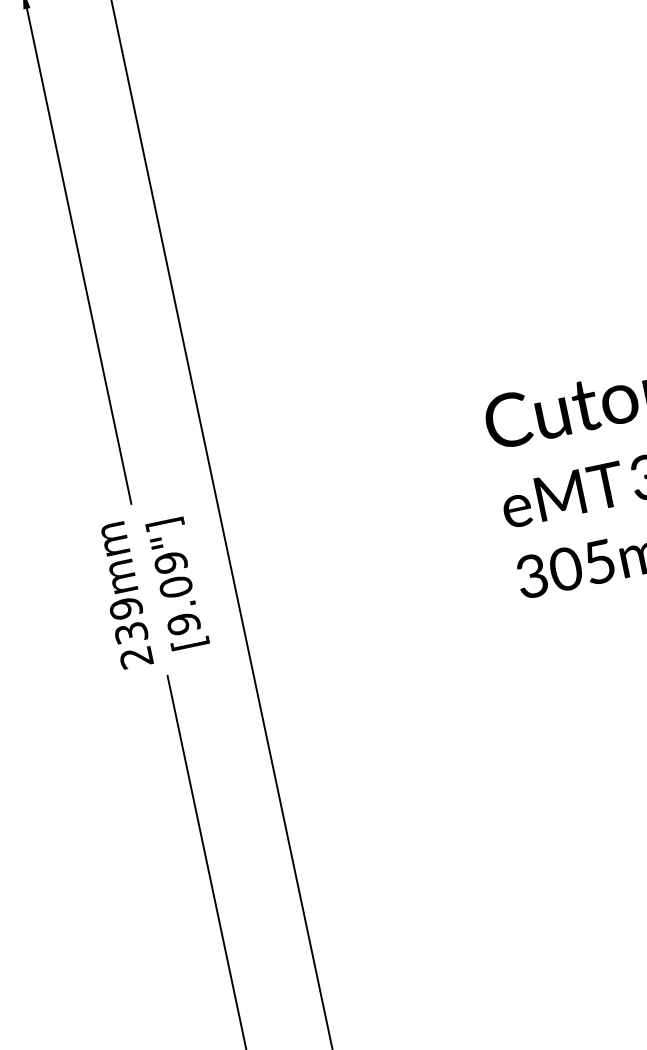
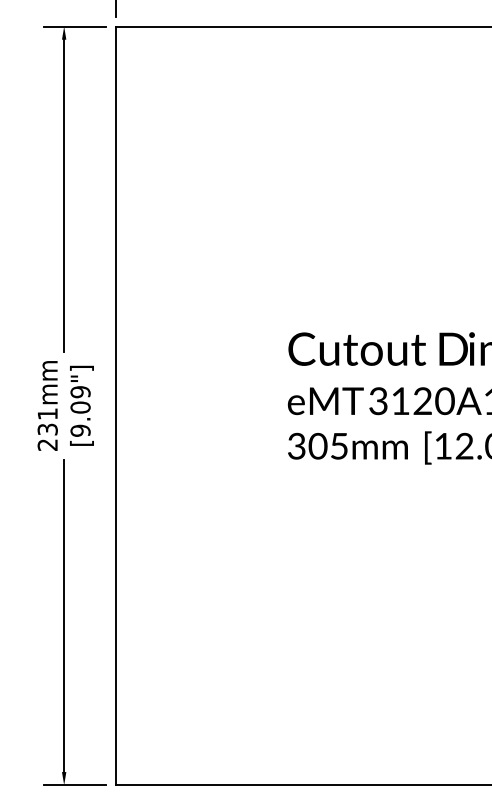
text: (125, 609) -> (47, 414), 239mm -> 231mm

